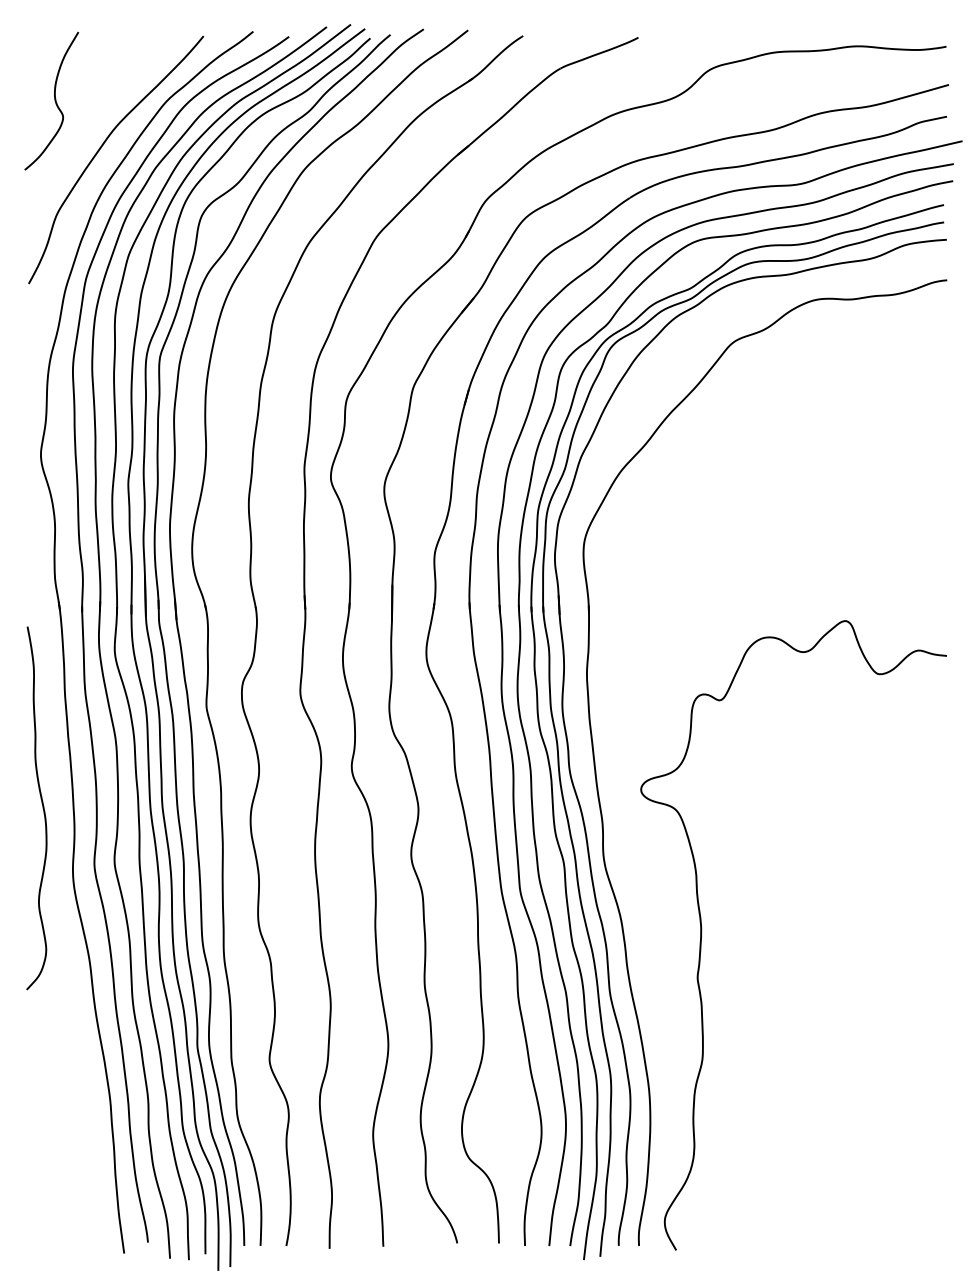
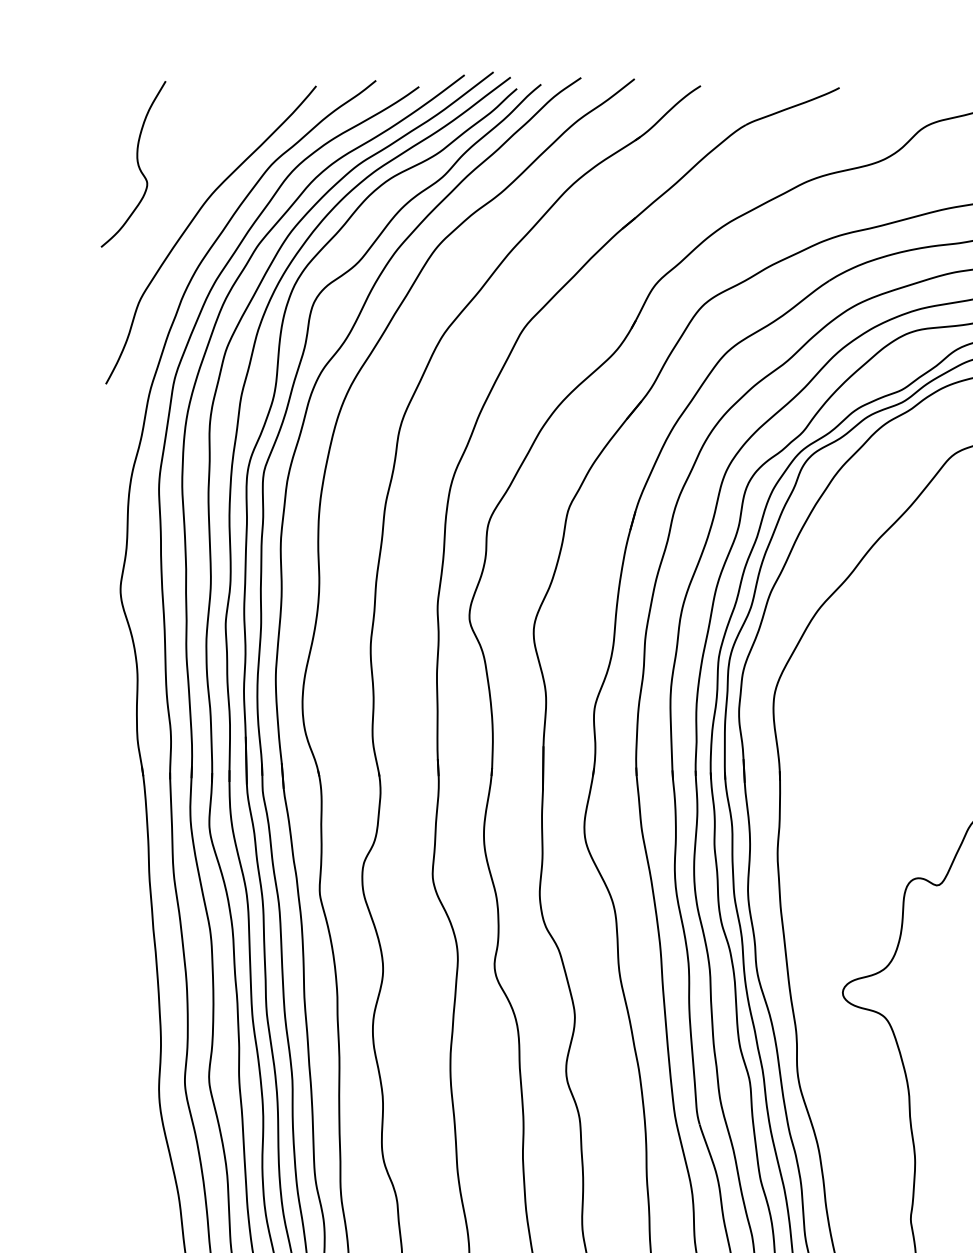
curve: (42, 808) -> (122, 1015), removed

